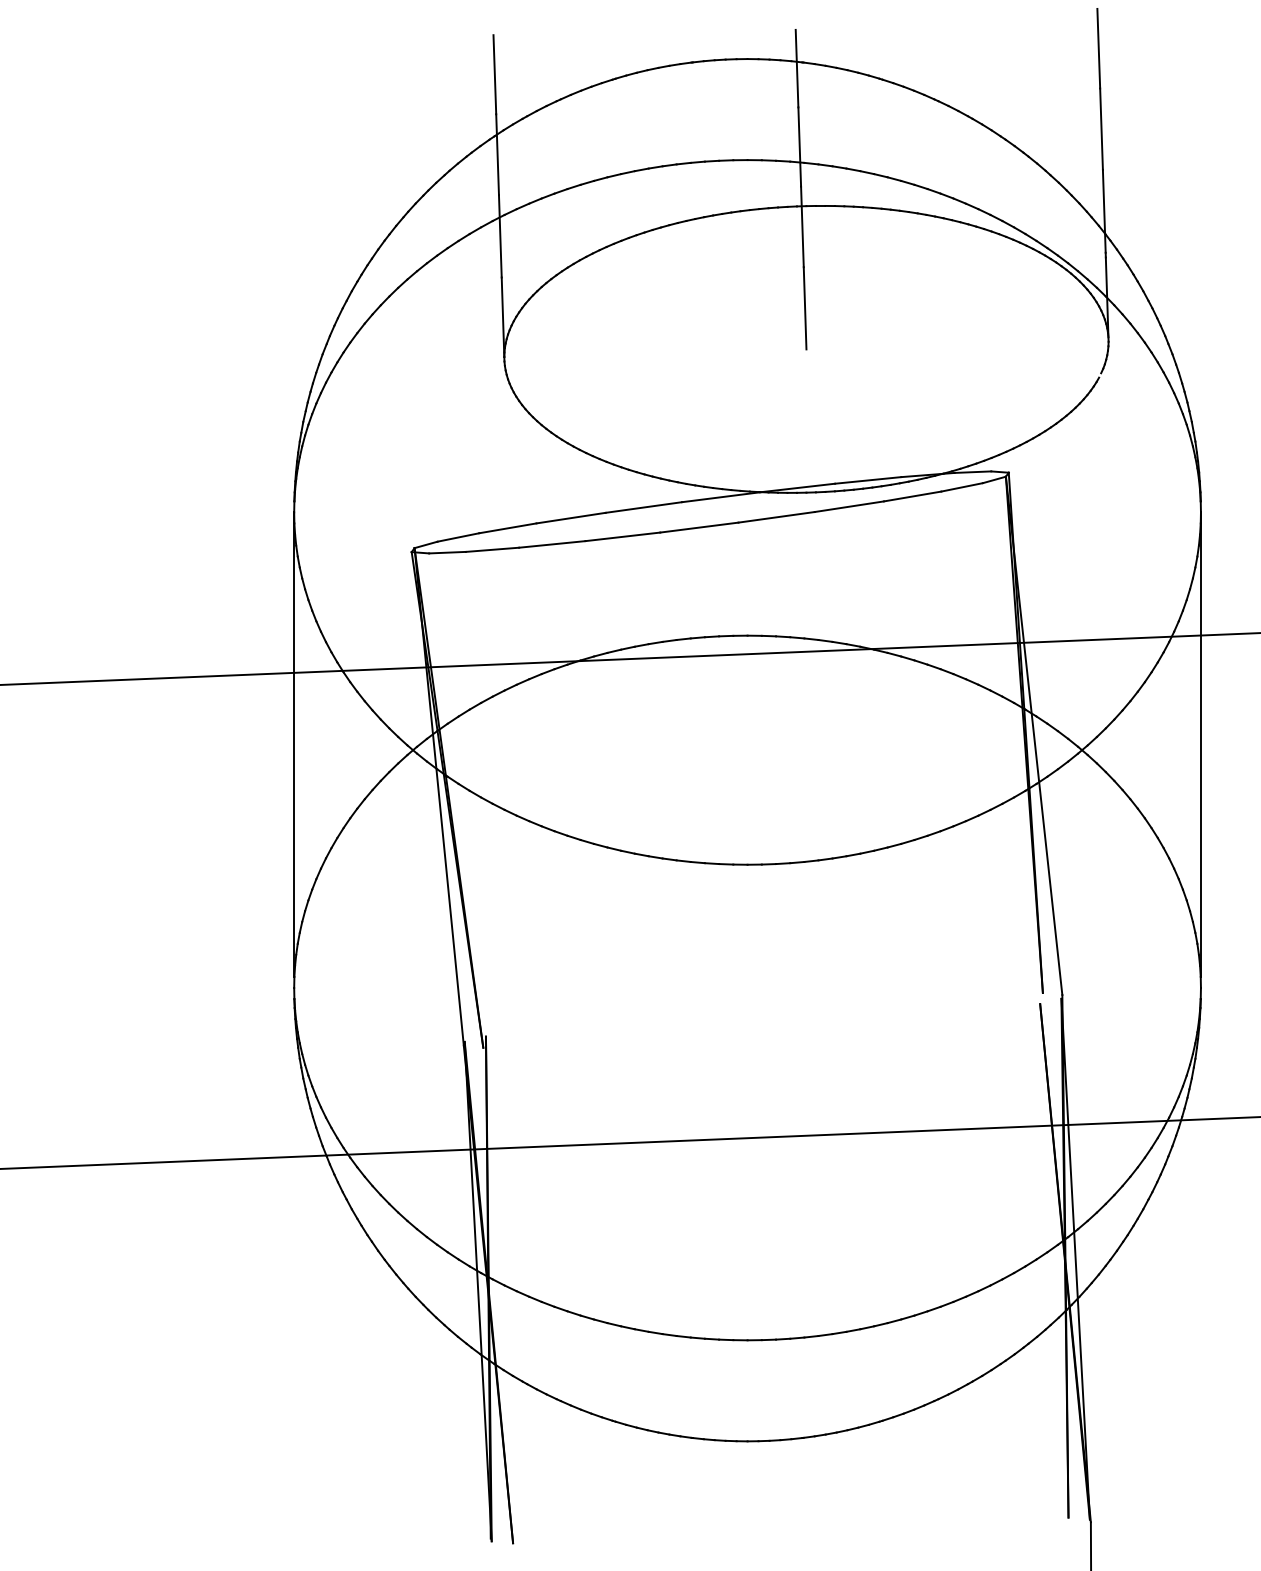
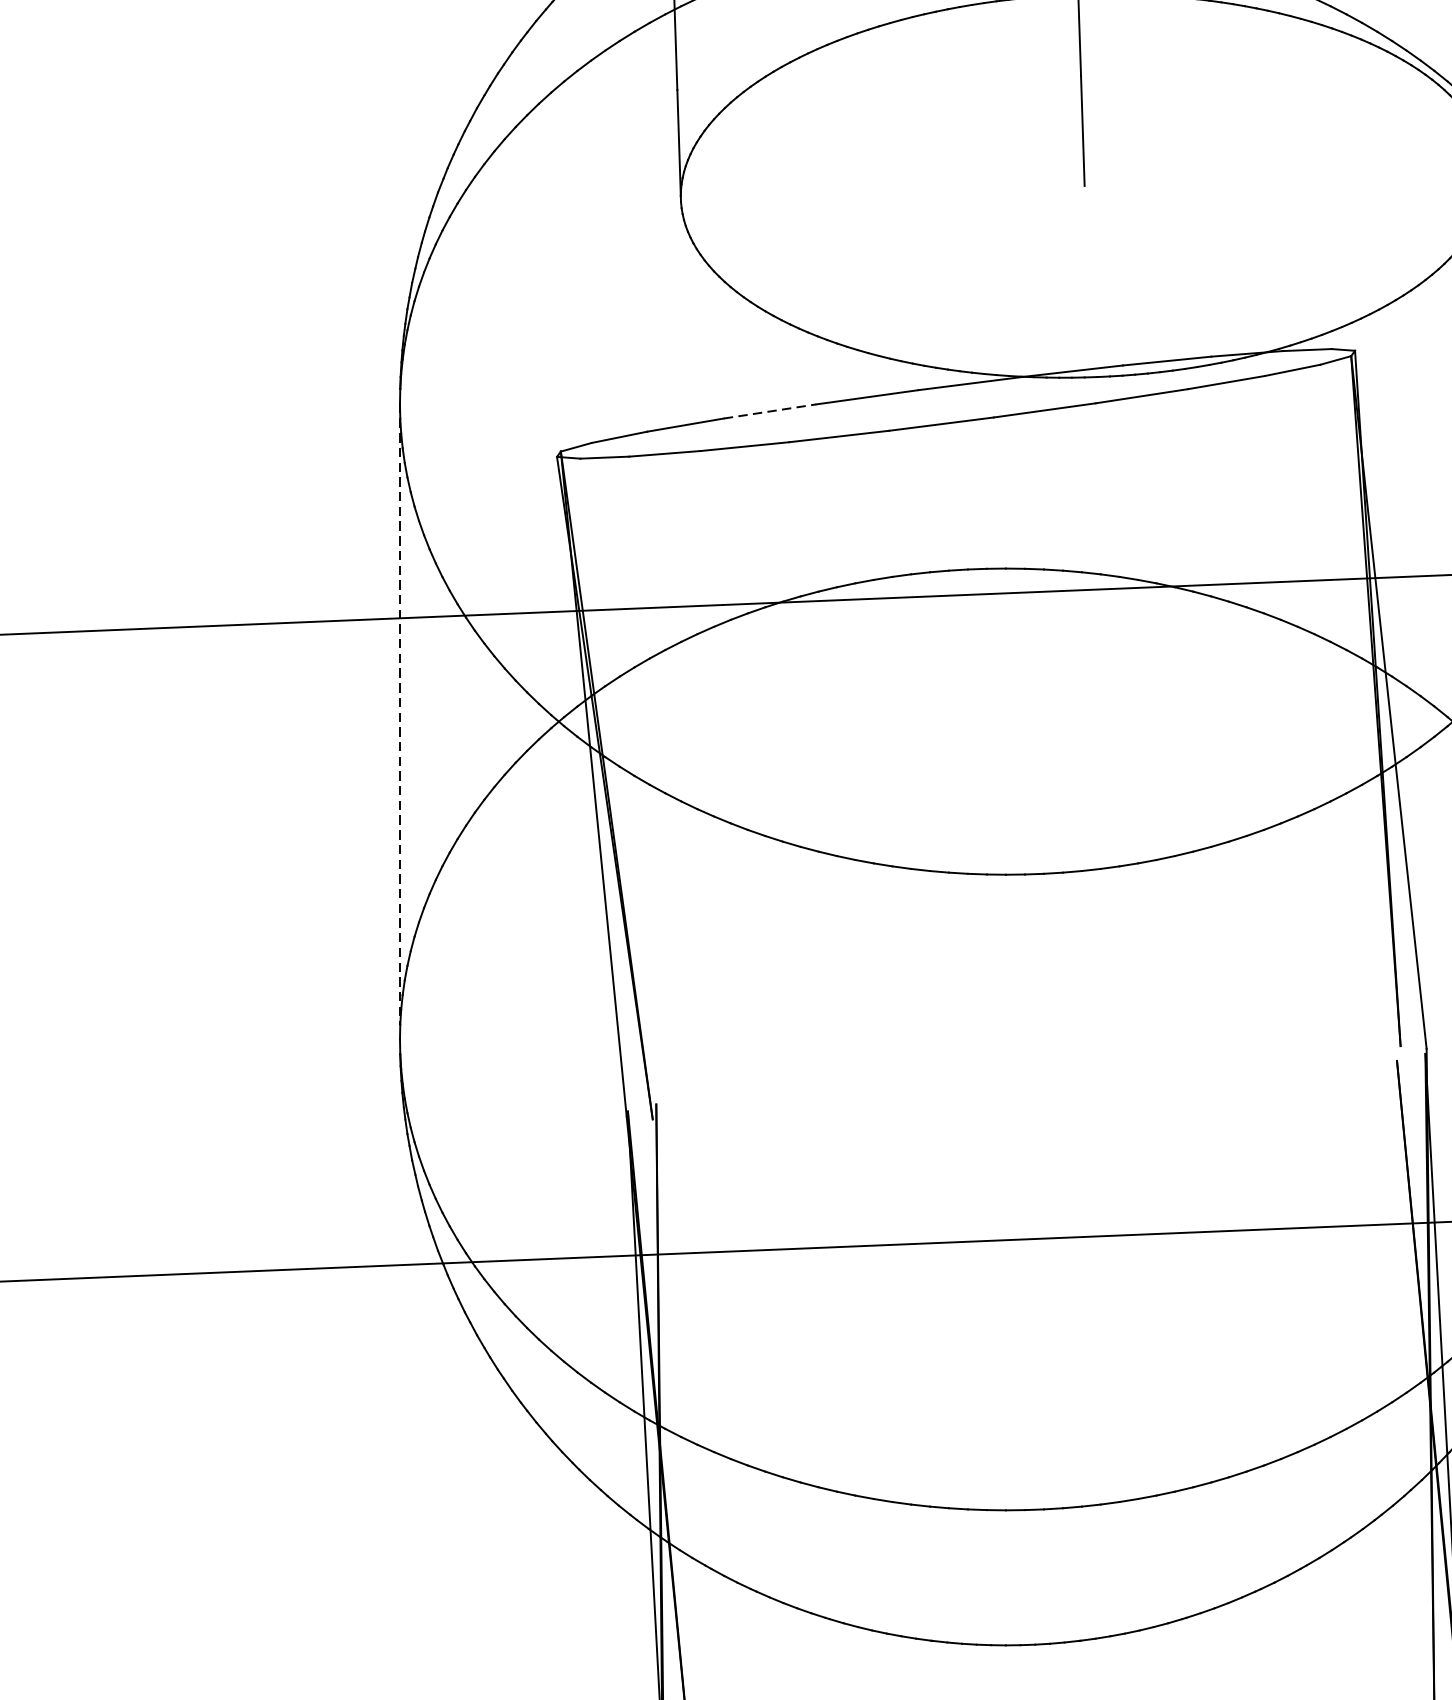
line: (571, 518) -> (770, 411), solid -> dashed
line: (294, 745) -> (400, 715), solid -> dashed

